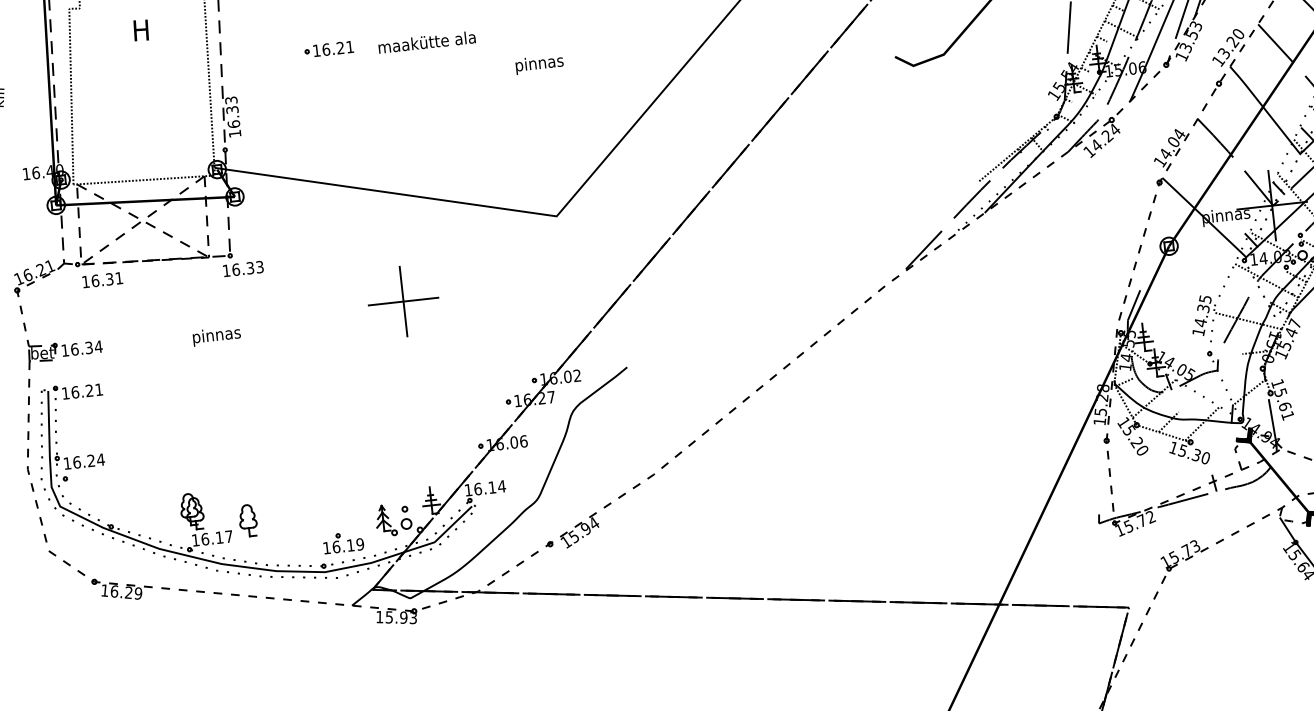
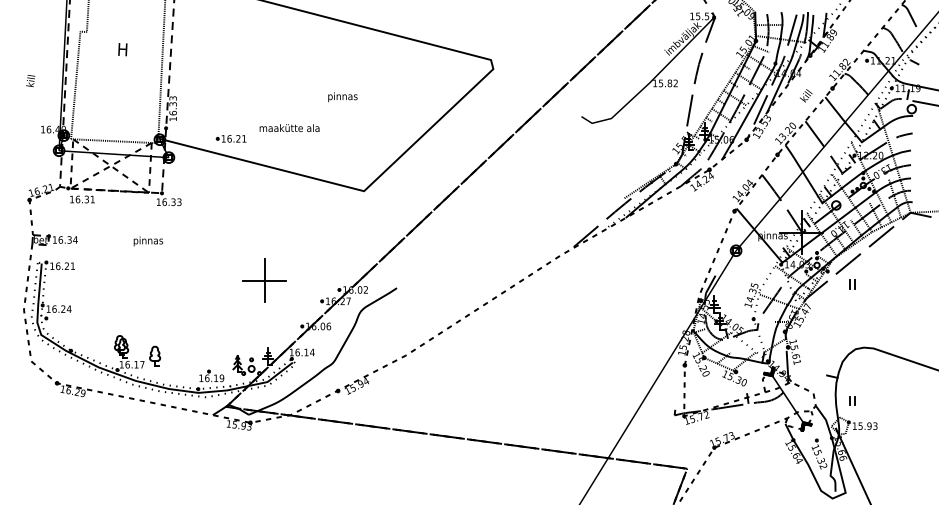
text: (426, 41) -> (289, 127), moved
part: (327, 48) -> (230, 138), moved
text: (539, 64) -> (342, 97), moved
part: (402, 300) -> (264, 280), moved

